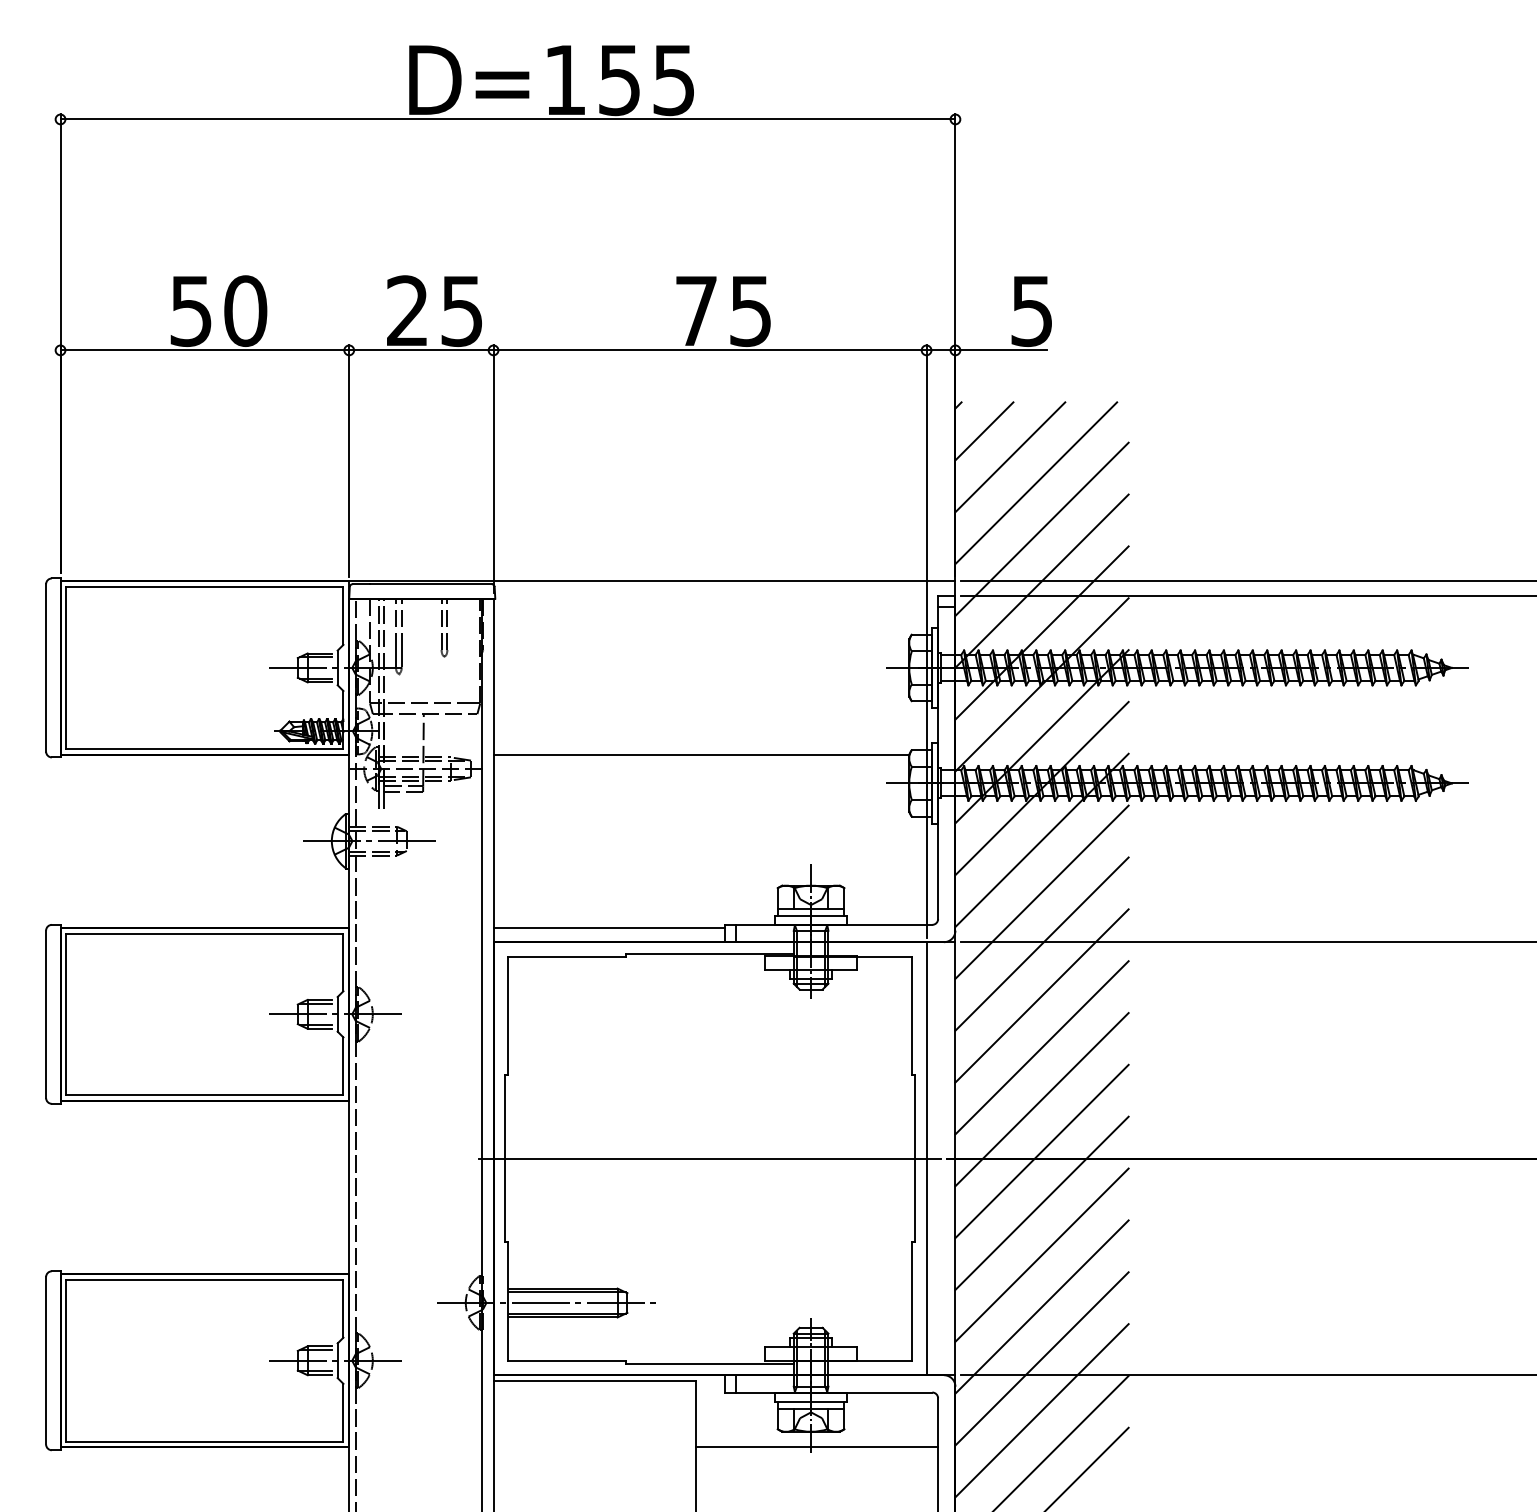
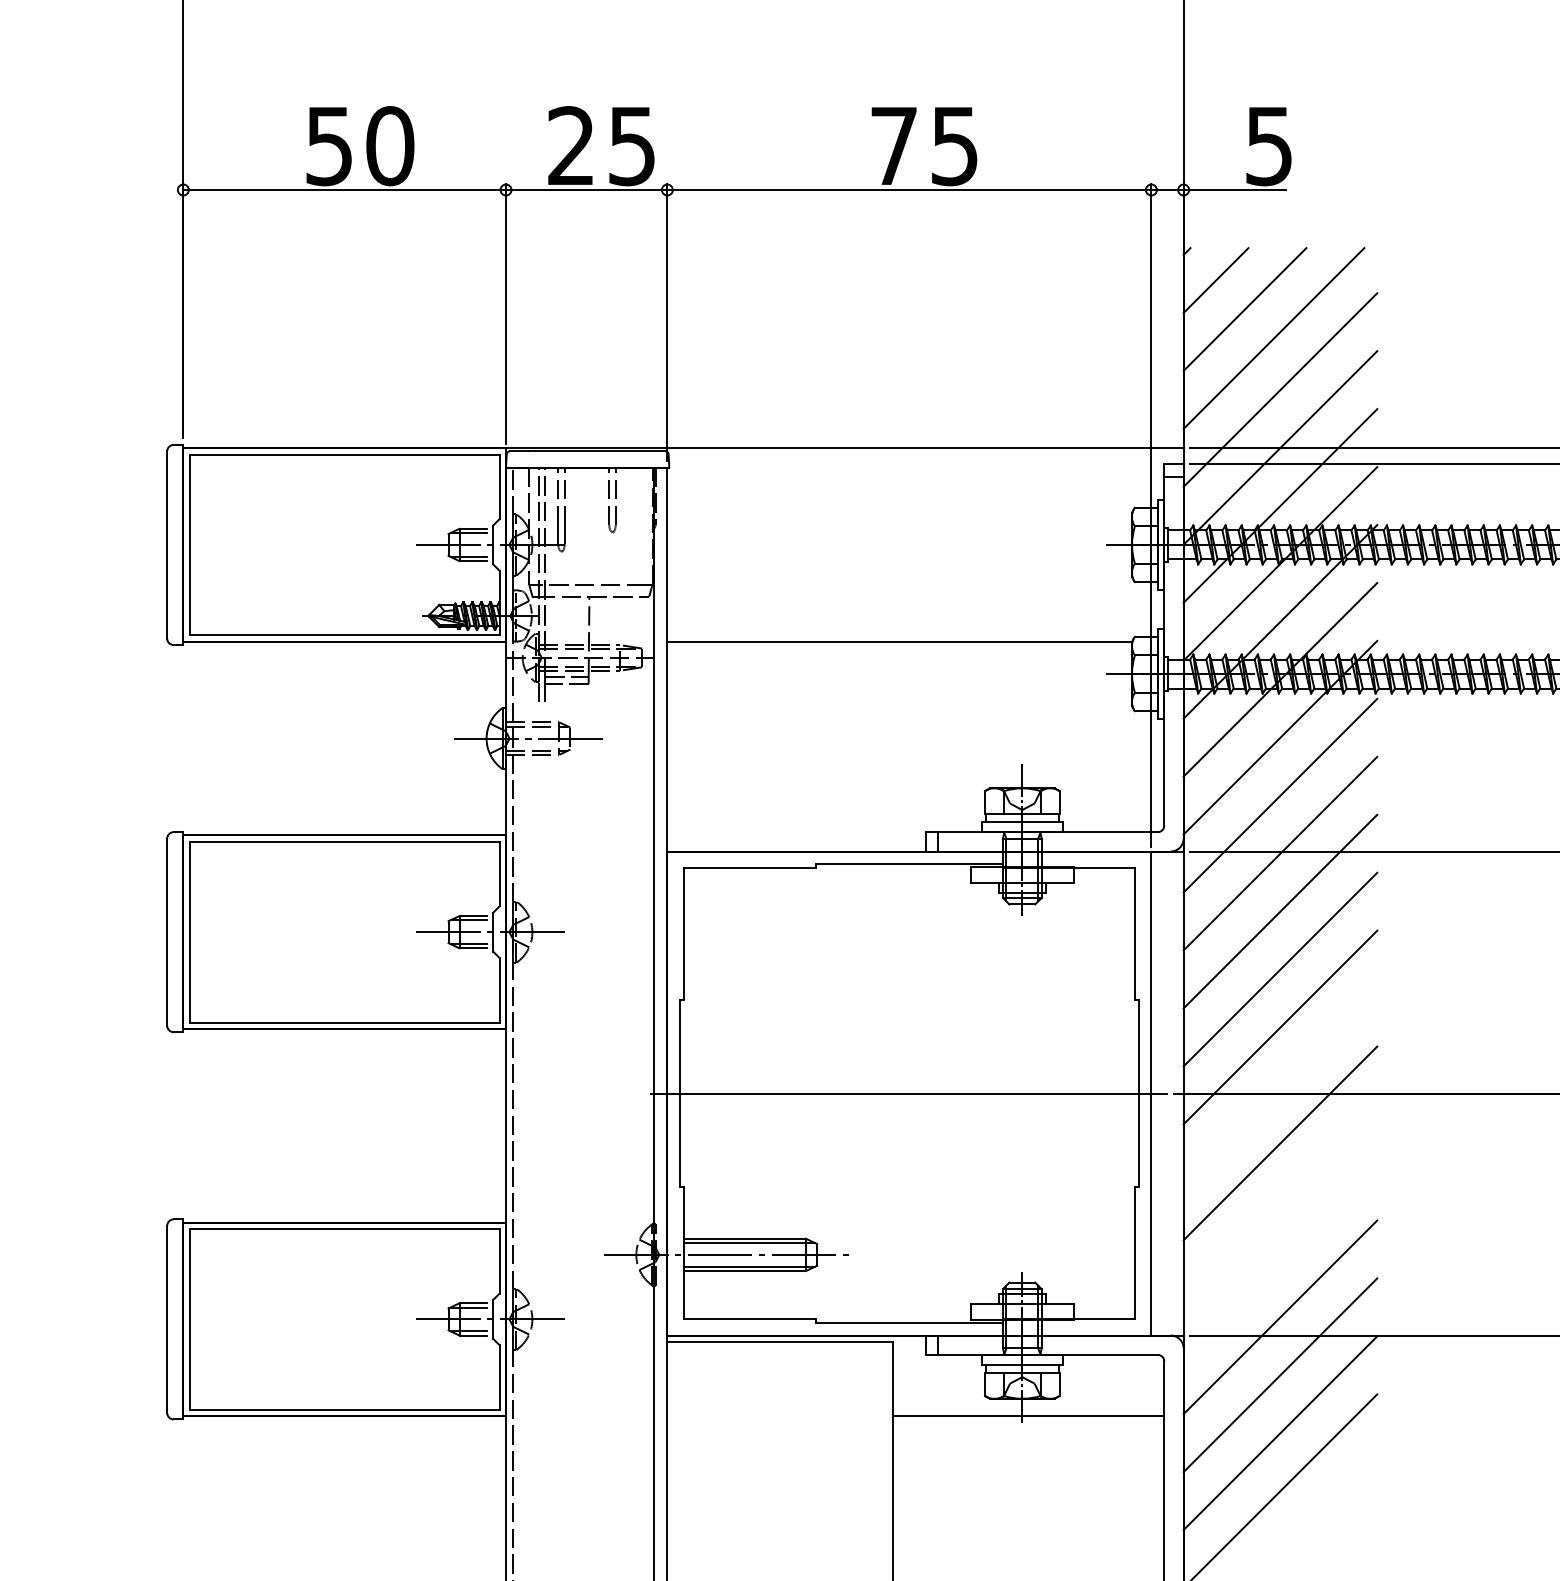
line: (608, 927) -> (795, 835), removed
line: (1041, 1151) -> (1279, 1085), removed
line: (1041, 1254) -> (1279, 1200), removed
line: (1041, 1306) -> (1279, 1258), removed

